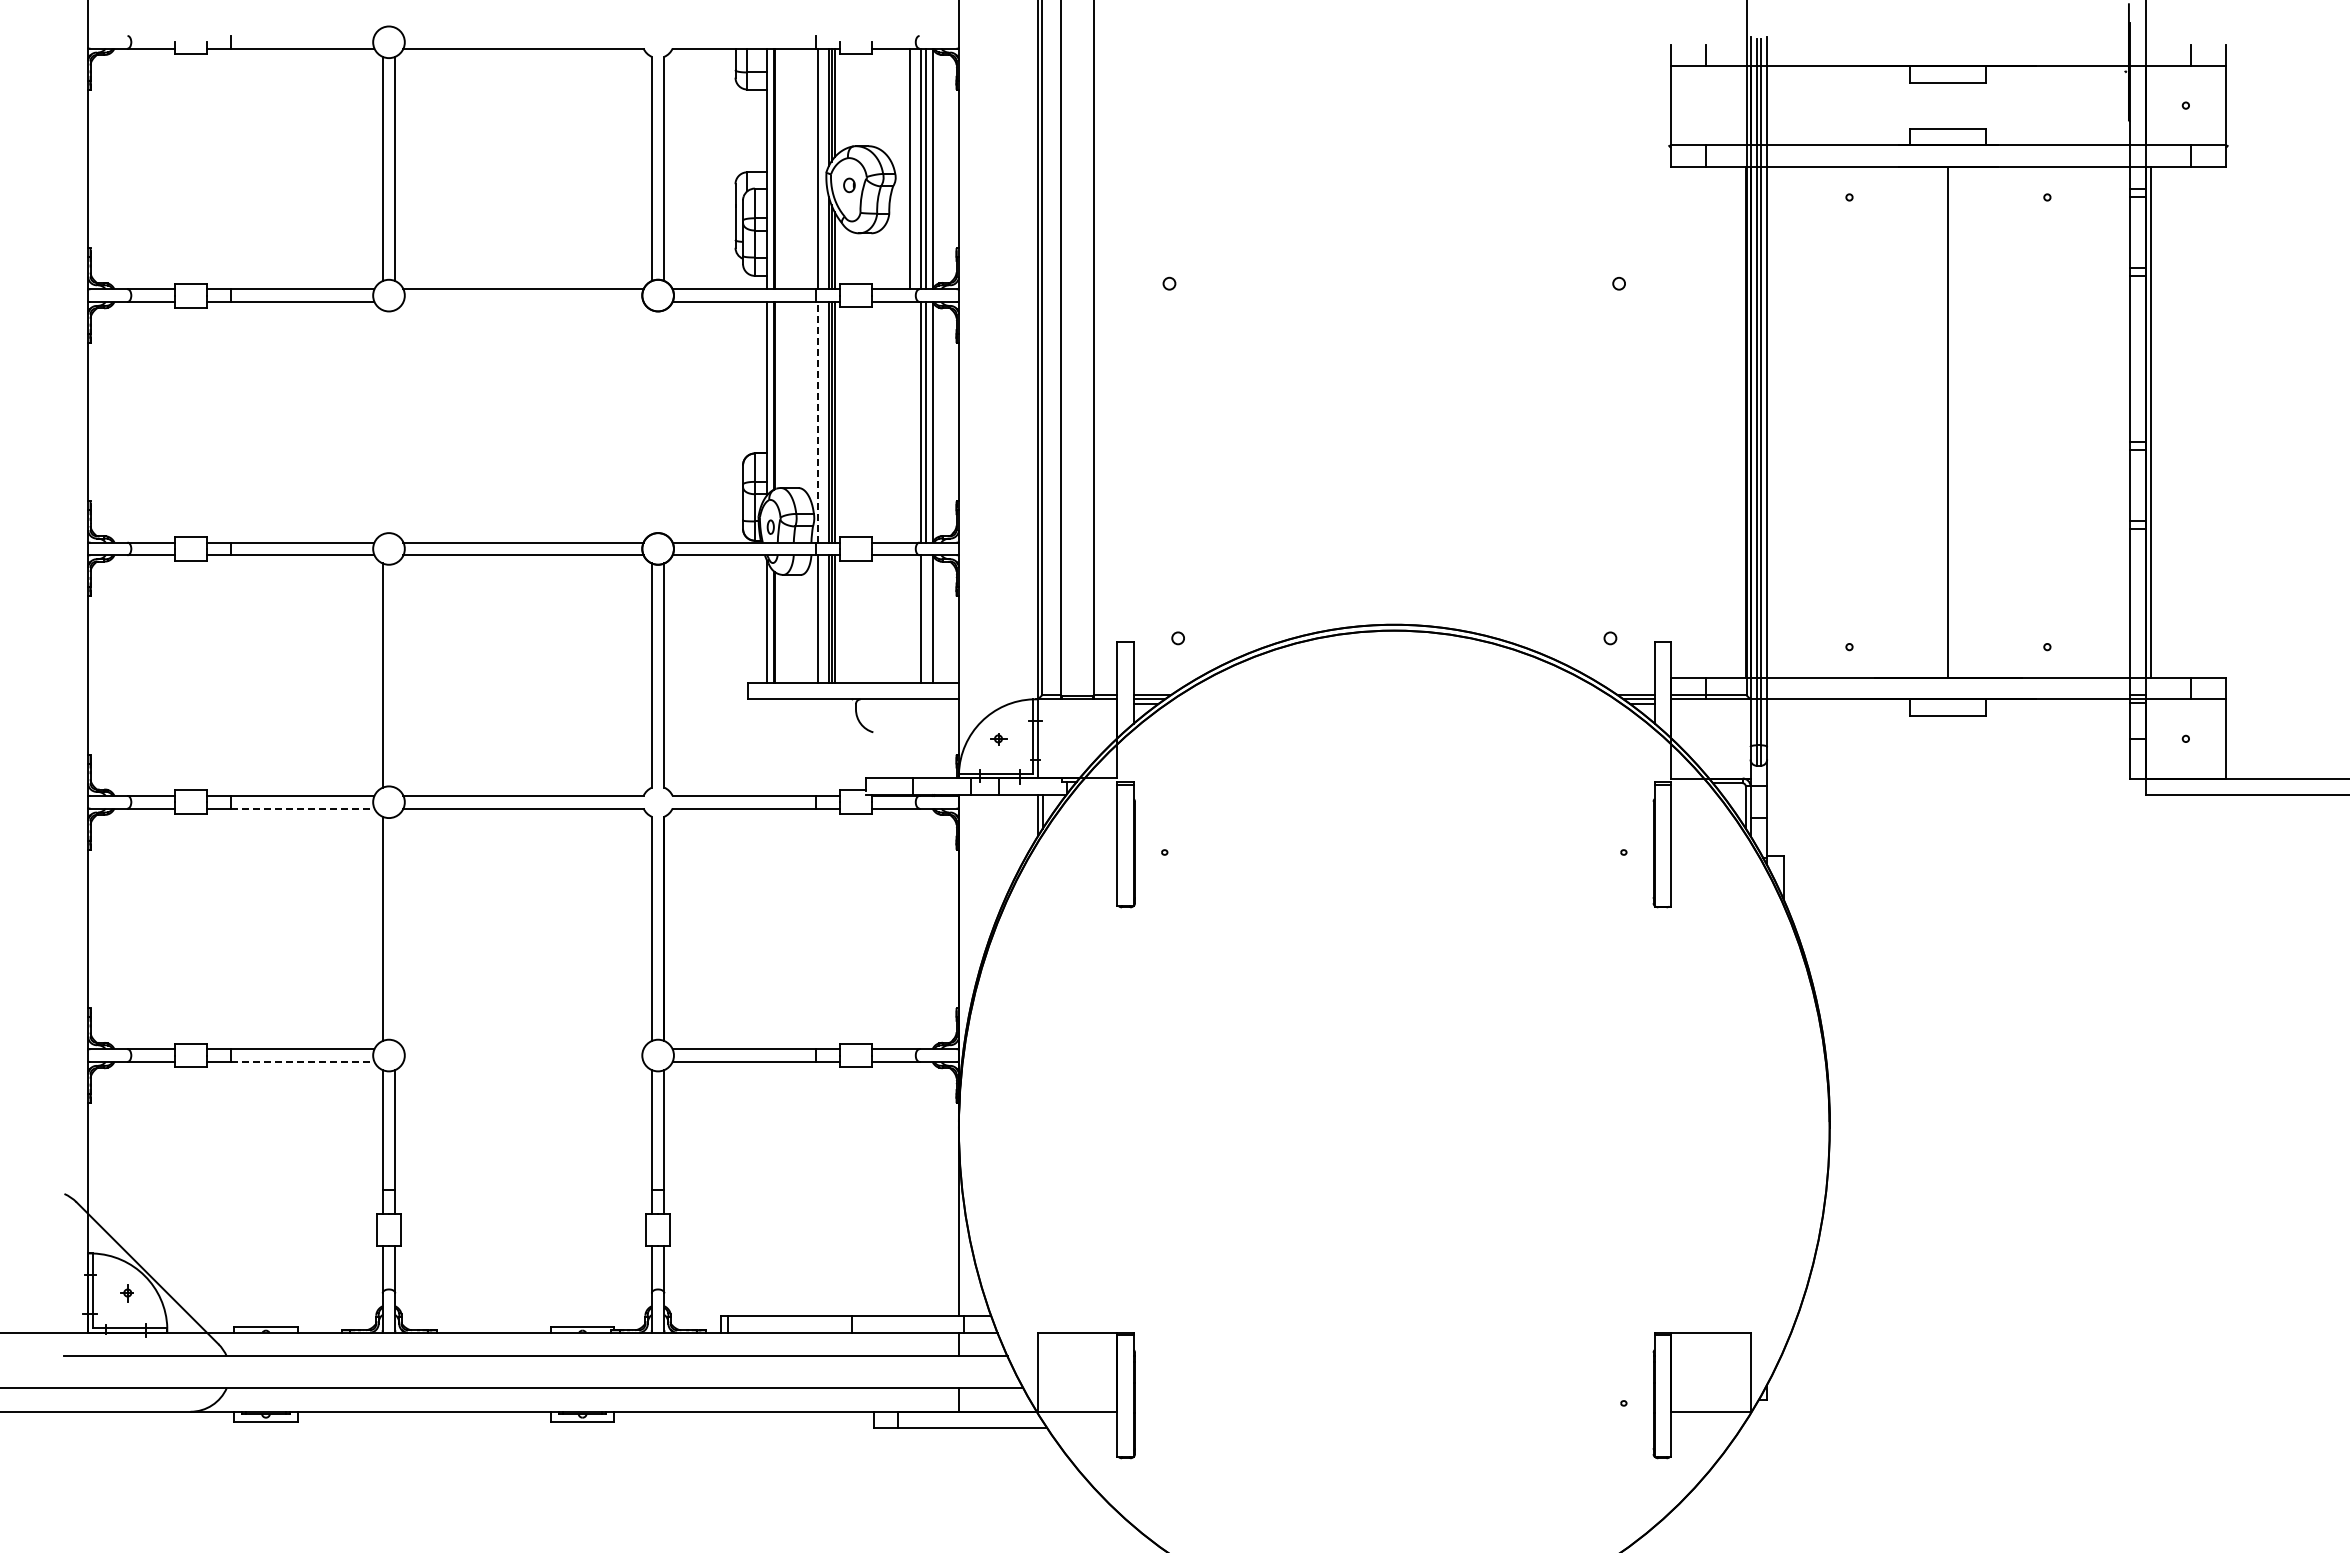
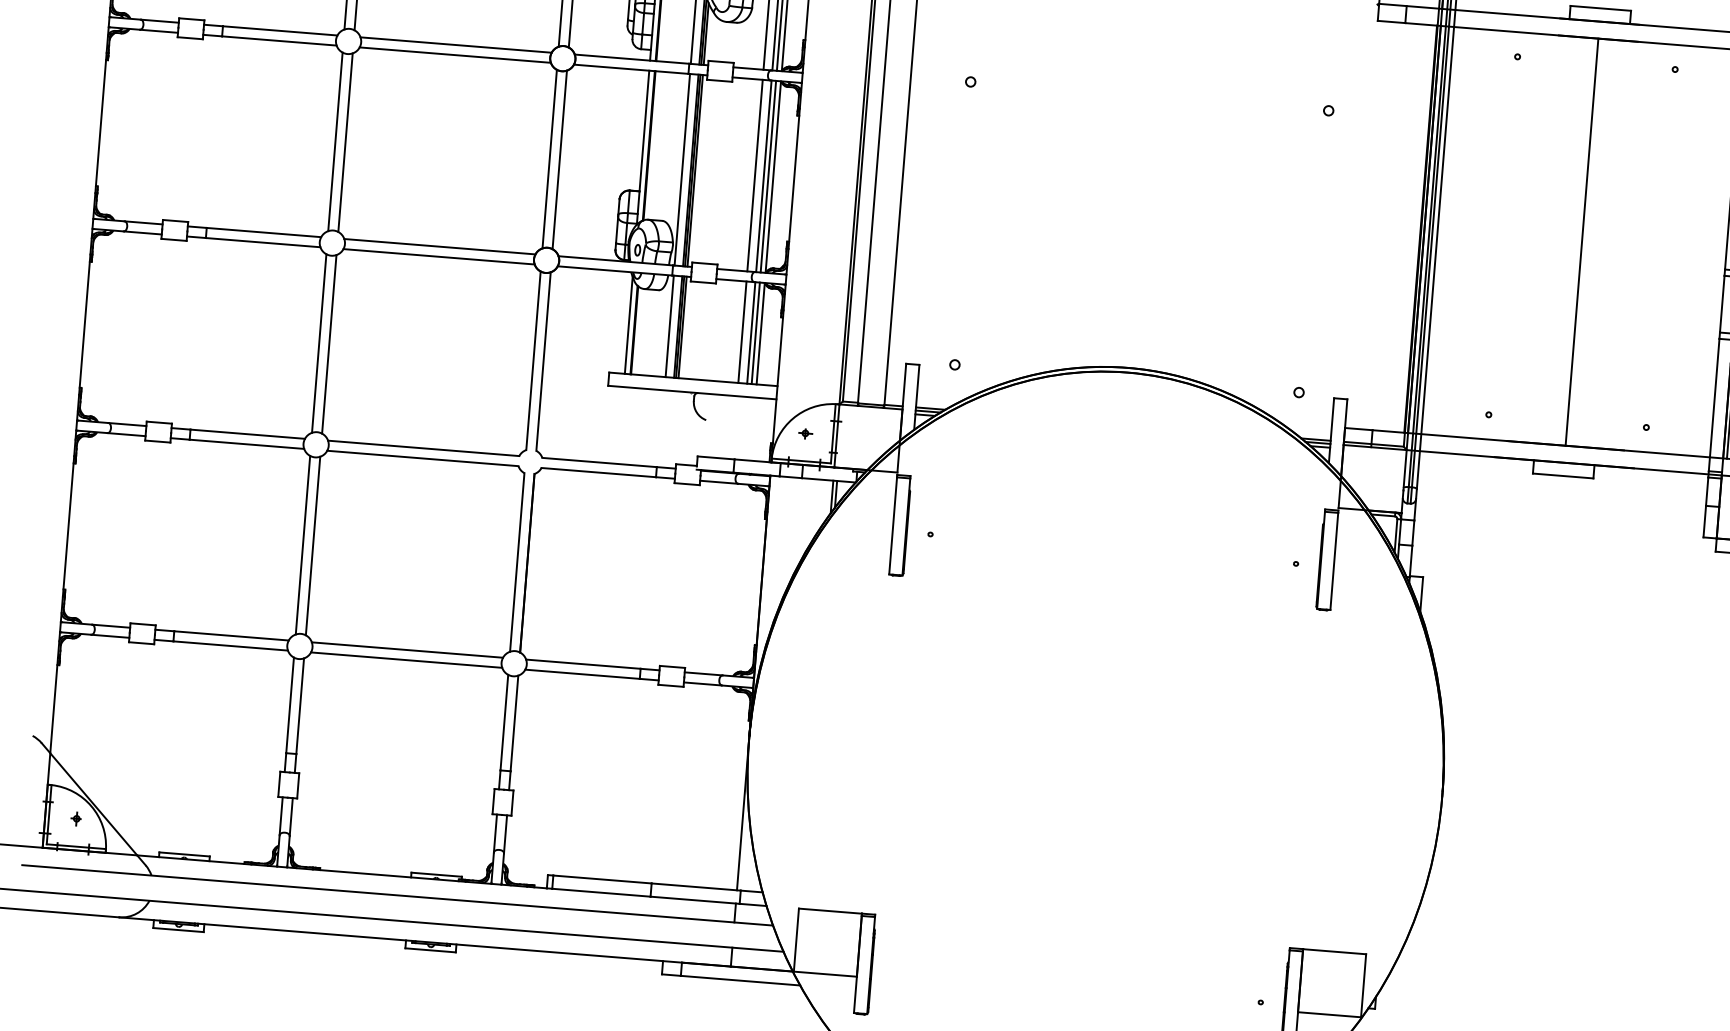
line: (523, 301) -> (455, 54), added
line: (818, 421) -> (682, 169), dashed -> solid
line: (909, 421) -> (754, 175), added
line: (382, 422) -> (335, 142), added
line: (395, 422) -> (345, 142), added
line: (651, 422) -> (549, 159), added
line: (664, 422) -> (559, 160), added
line: (909, 618) -> (742, 331), added
line: (926, 618) -> (755, 332), added
line: (395, 675) -> (329, 344), added
line: (302, 808) -> (246, 444), dashed -> solid
line: (395, 928) -> (313, 545), added
line: (523, 1049) -> (407, 650), added
line: (302, 1061) -> (230, 645), dashed -> solid
line: (523, 1061) -> (406, 659), added

